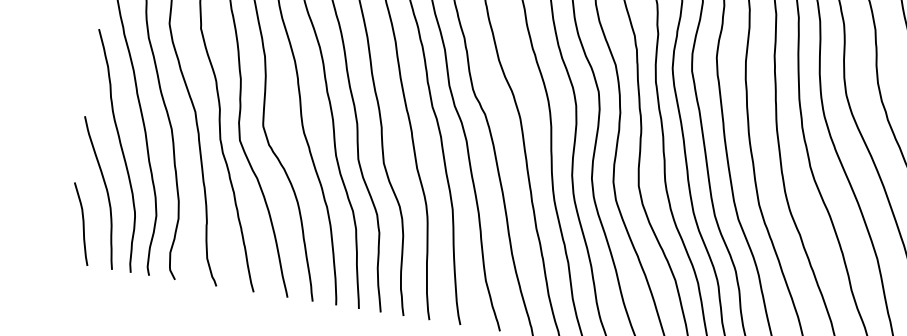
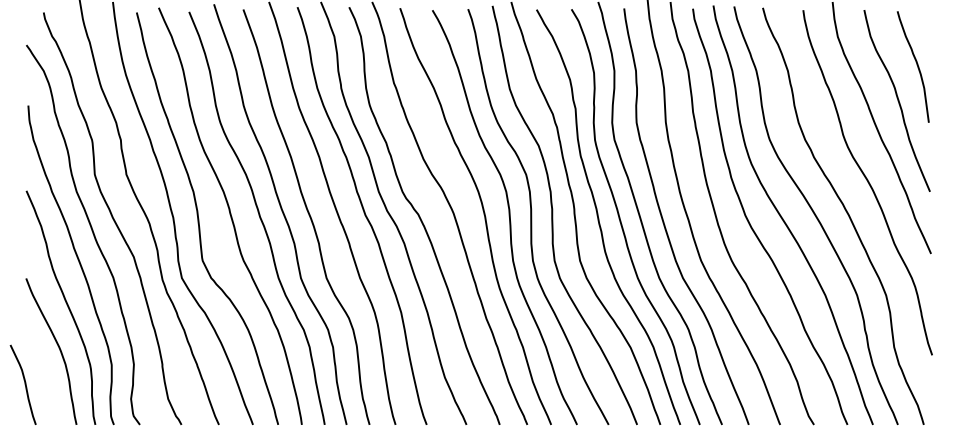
curve: (82, 223) -> (24, 384), moved

